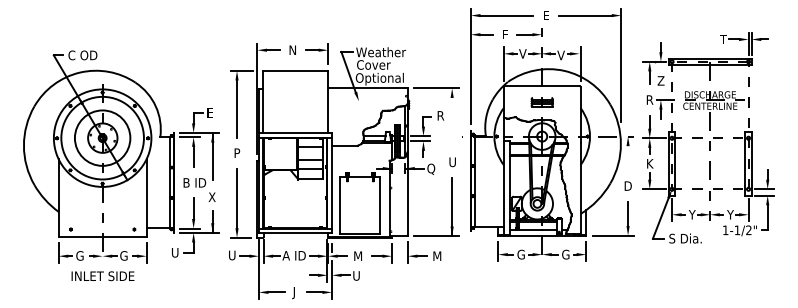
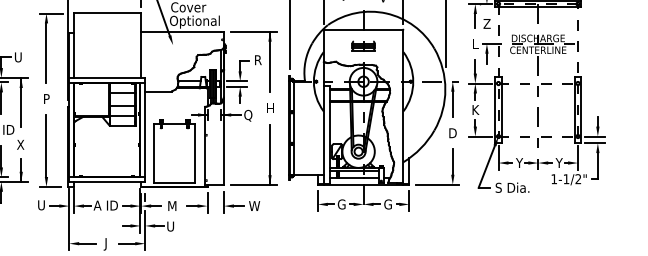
text: (649, 99) -> (475, 43), R -> L
text: (209, 112) -> (17, 56), E -> U
line: (452, 117) -> (270, 61), added
line: (628, 158) -> (453, 104), added
text: (452, 162) -> (270, 108), U -> H
text: (437, 255) -> (254, 205), M -> W

